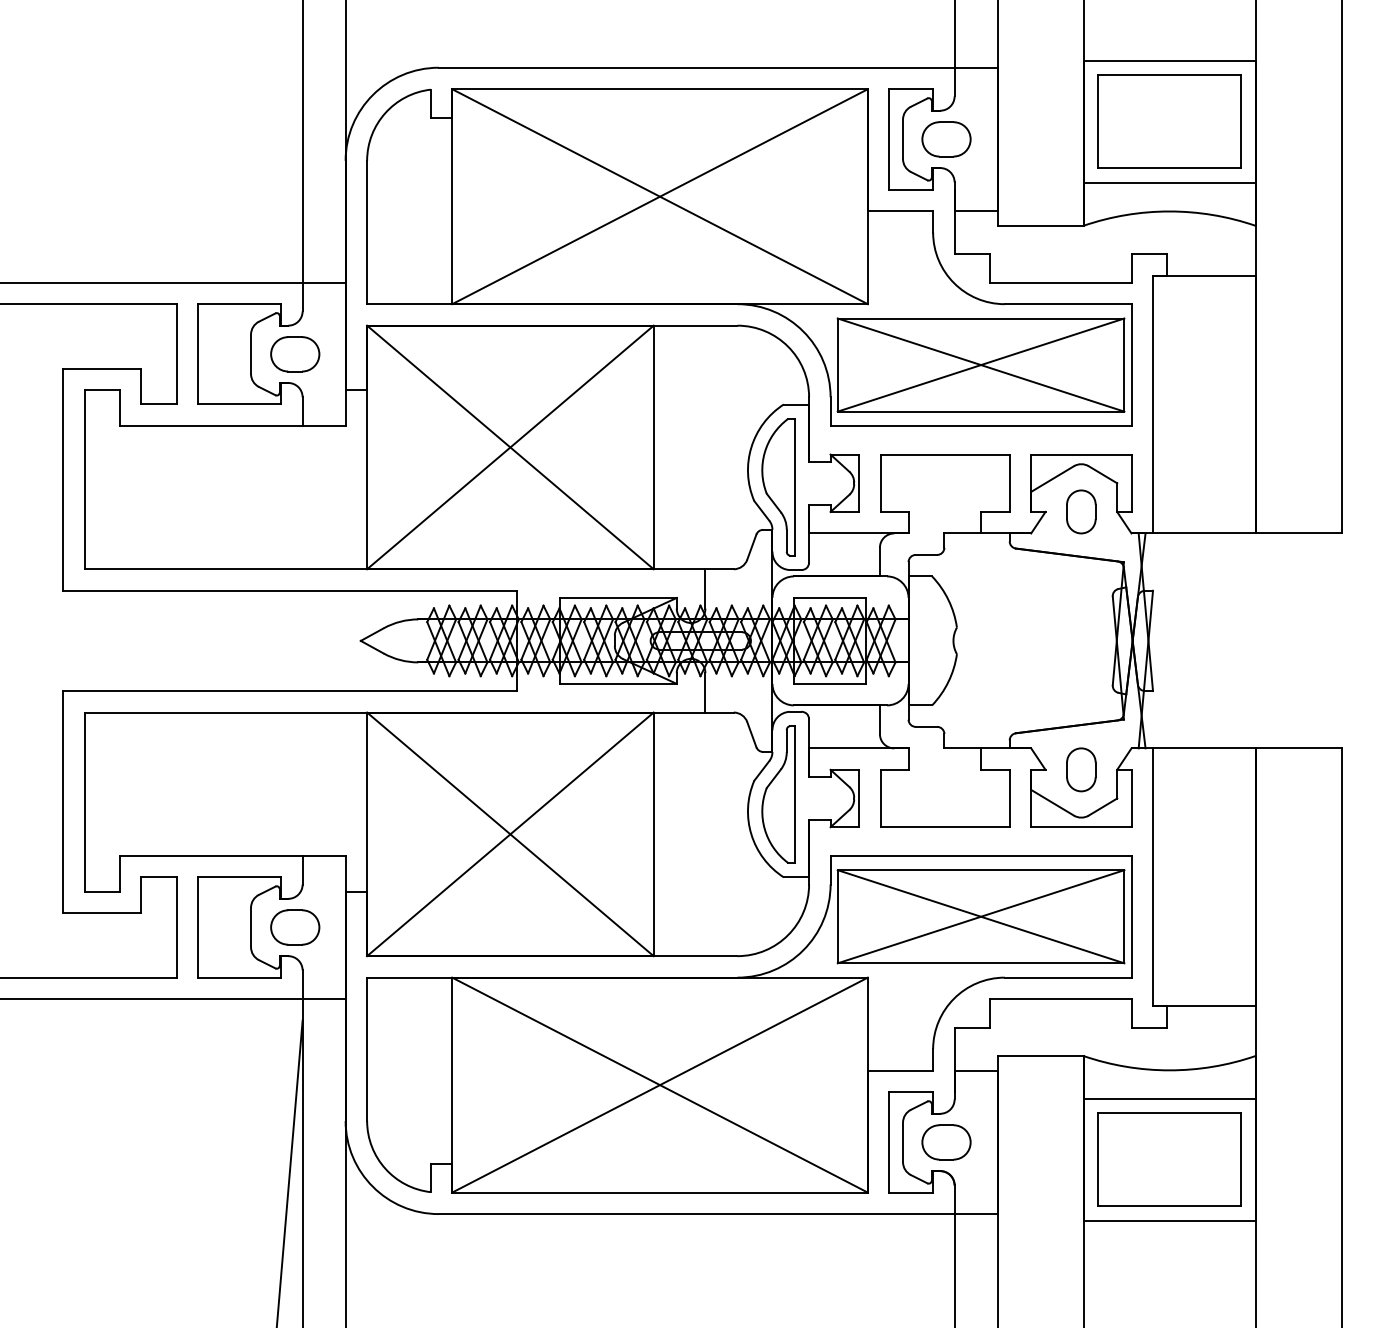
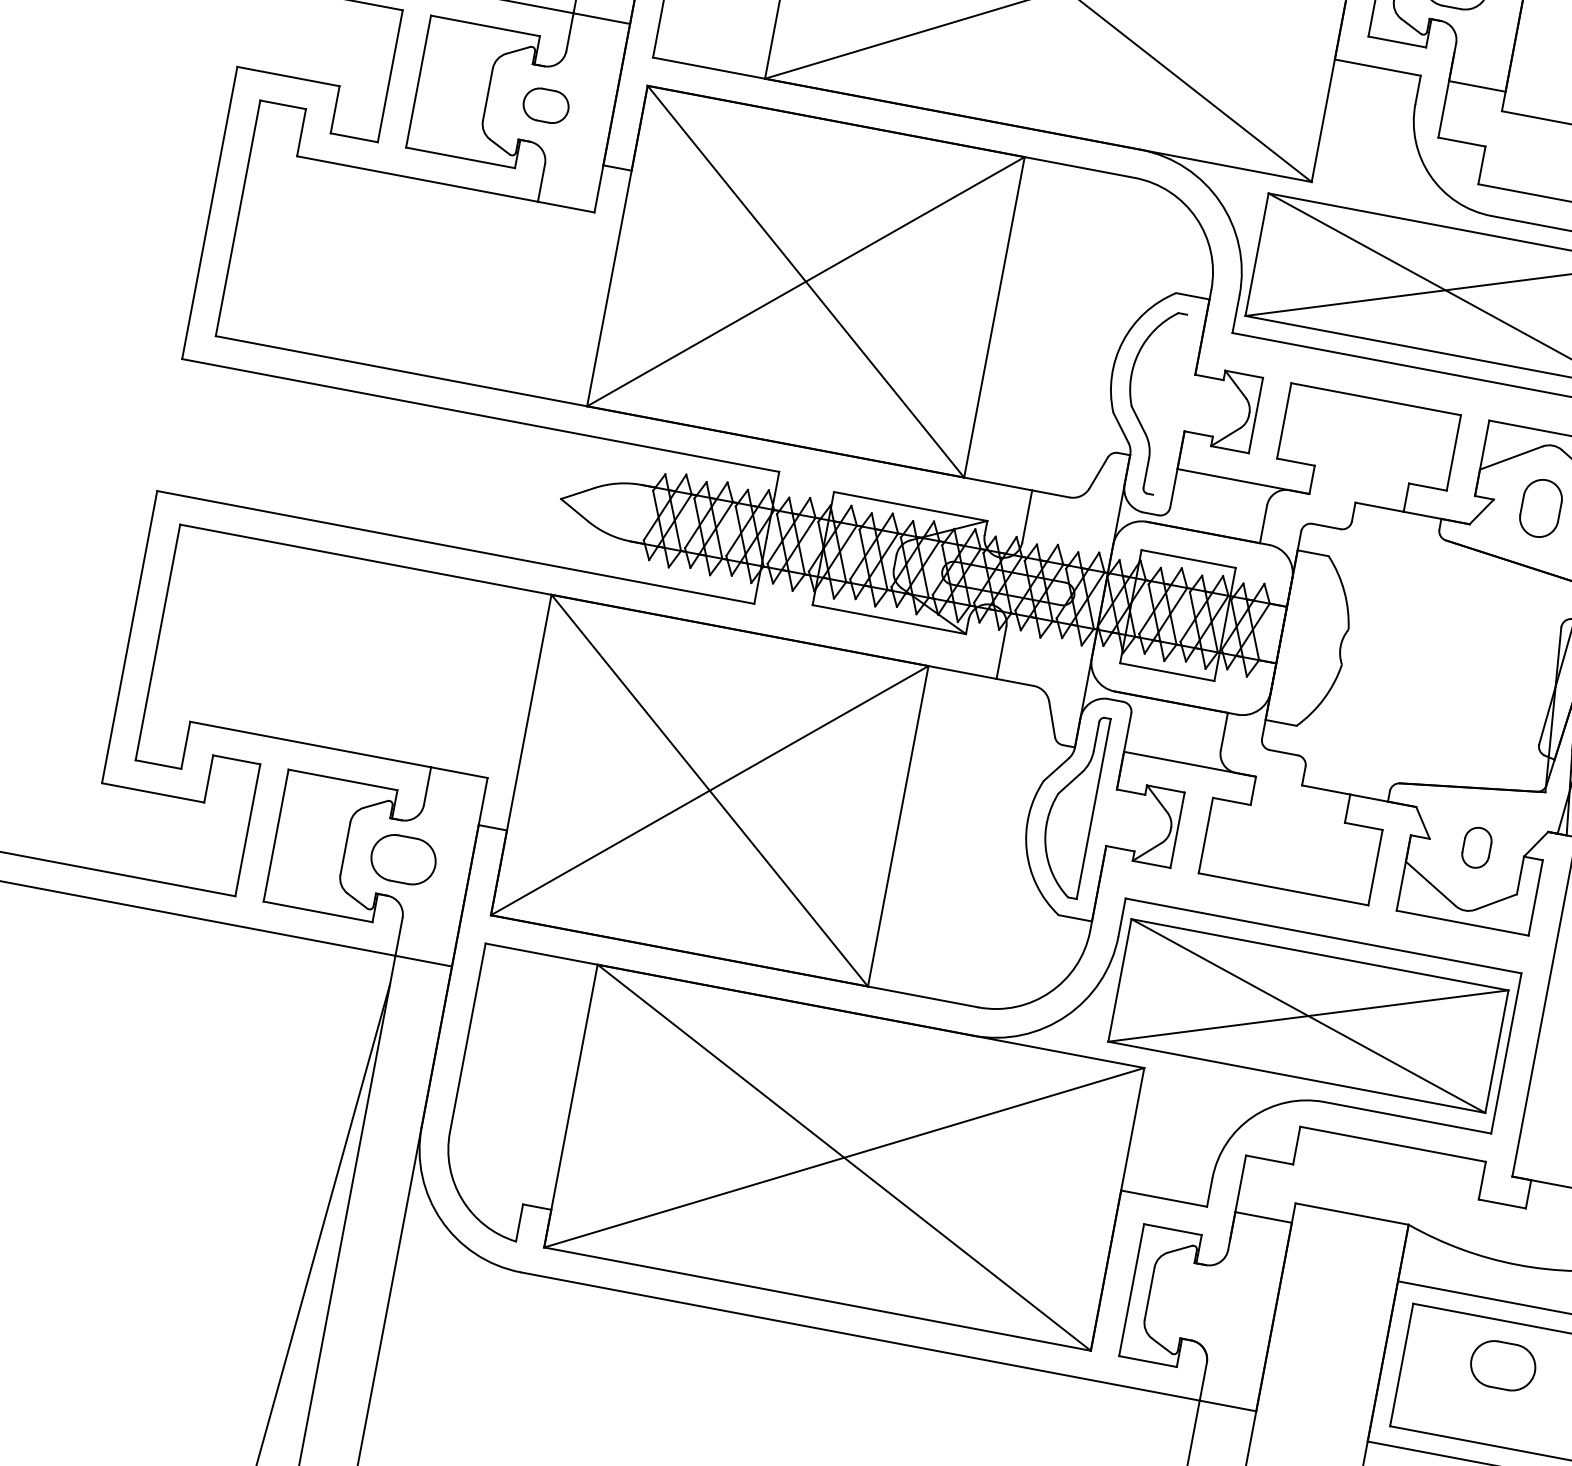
part: (295, 354) -> (546, 105), size x0.7
line: (794, 486) -> (1169, 403), removed
part: (1081, 769) -> (1477, 847), size x0.7
part: (946, 1142) -> (1503, 1365), moved

